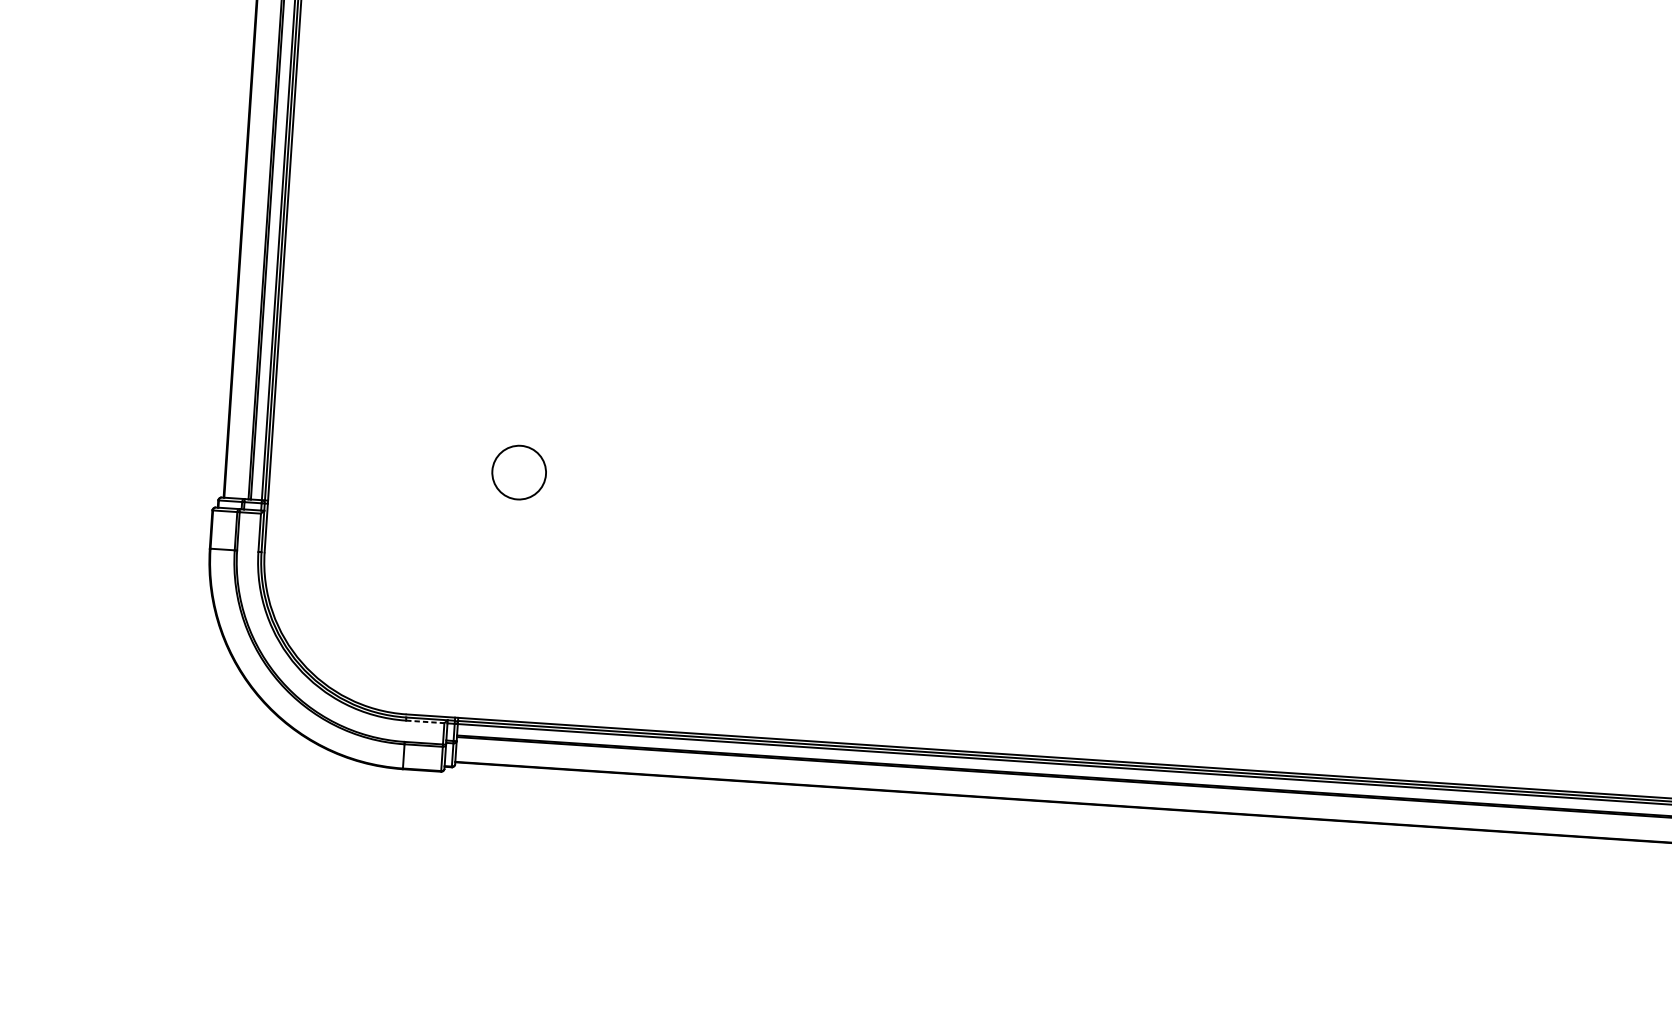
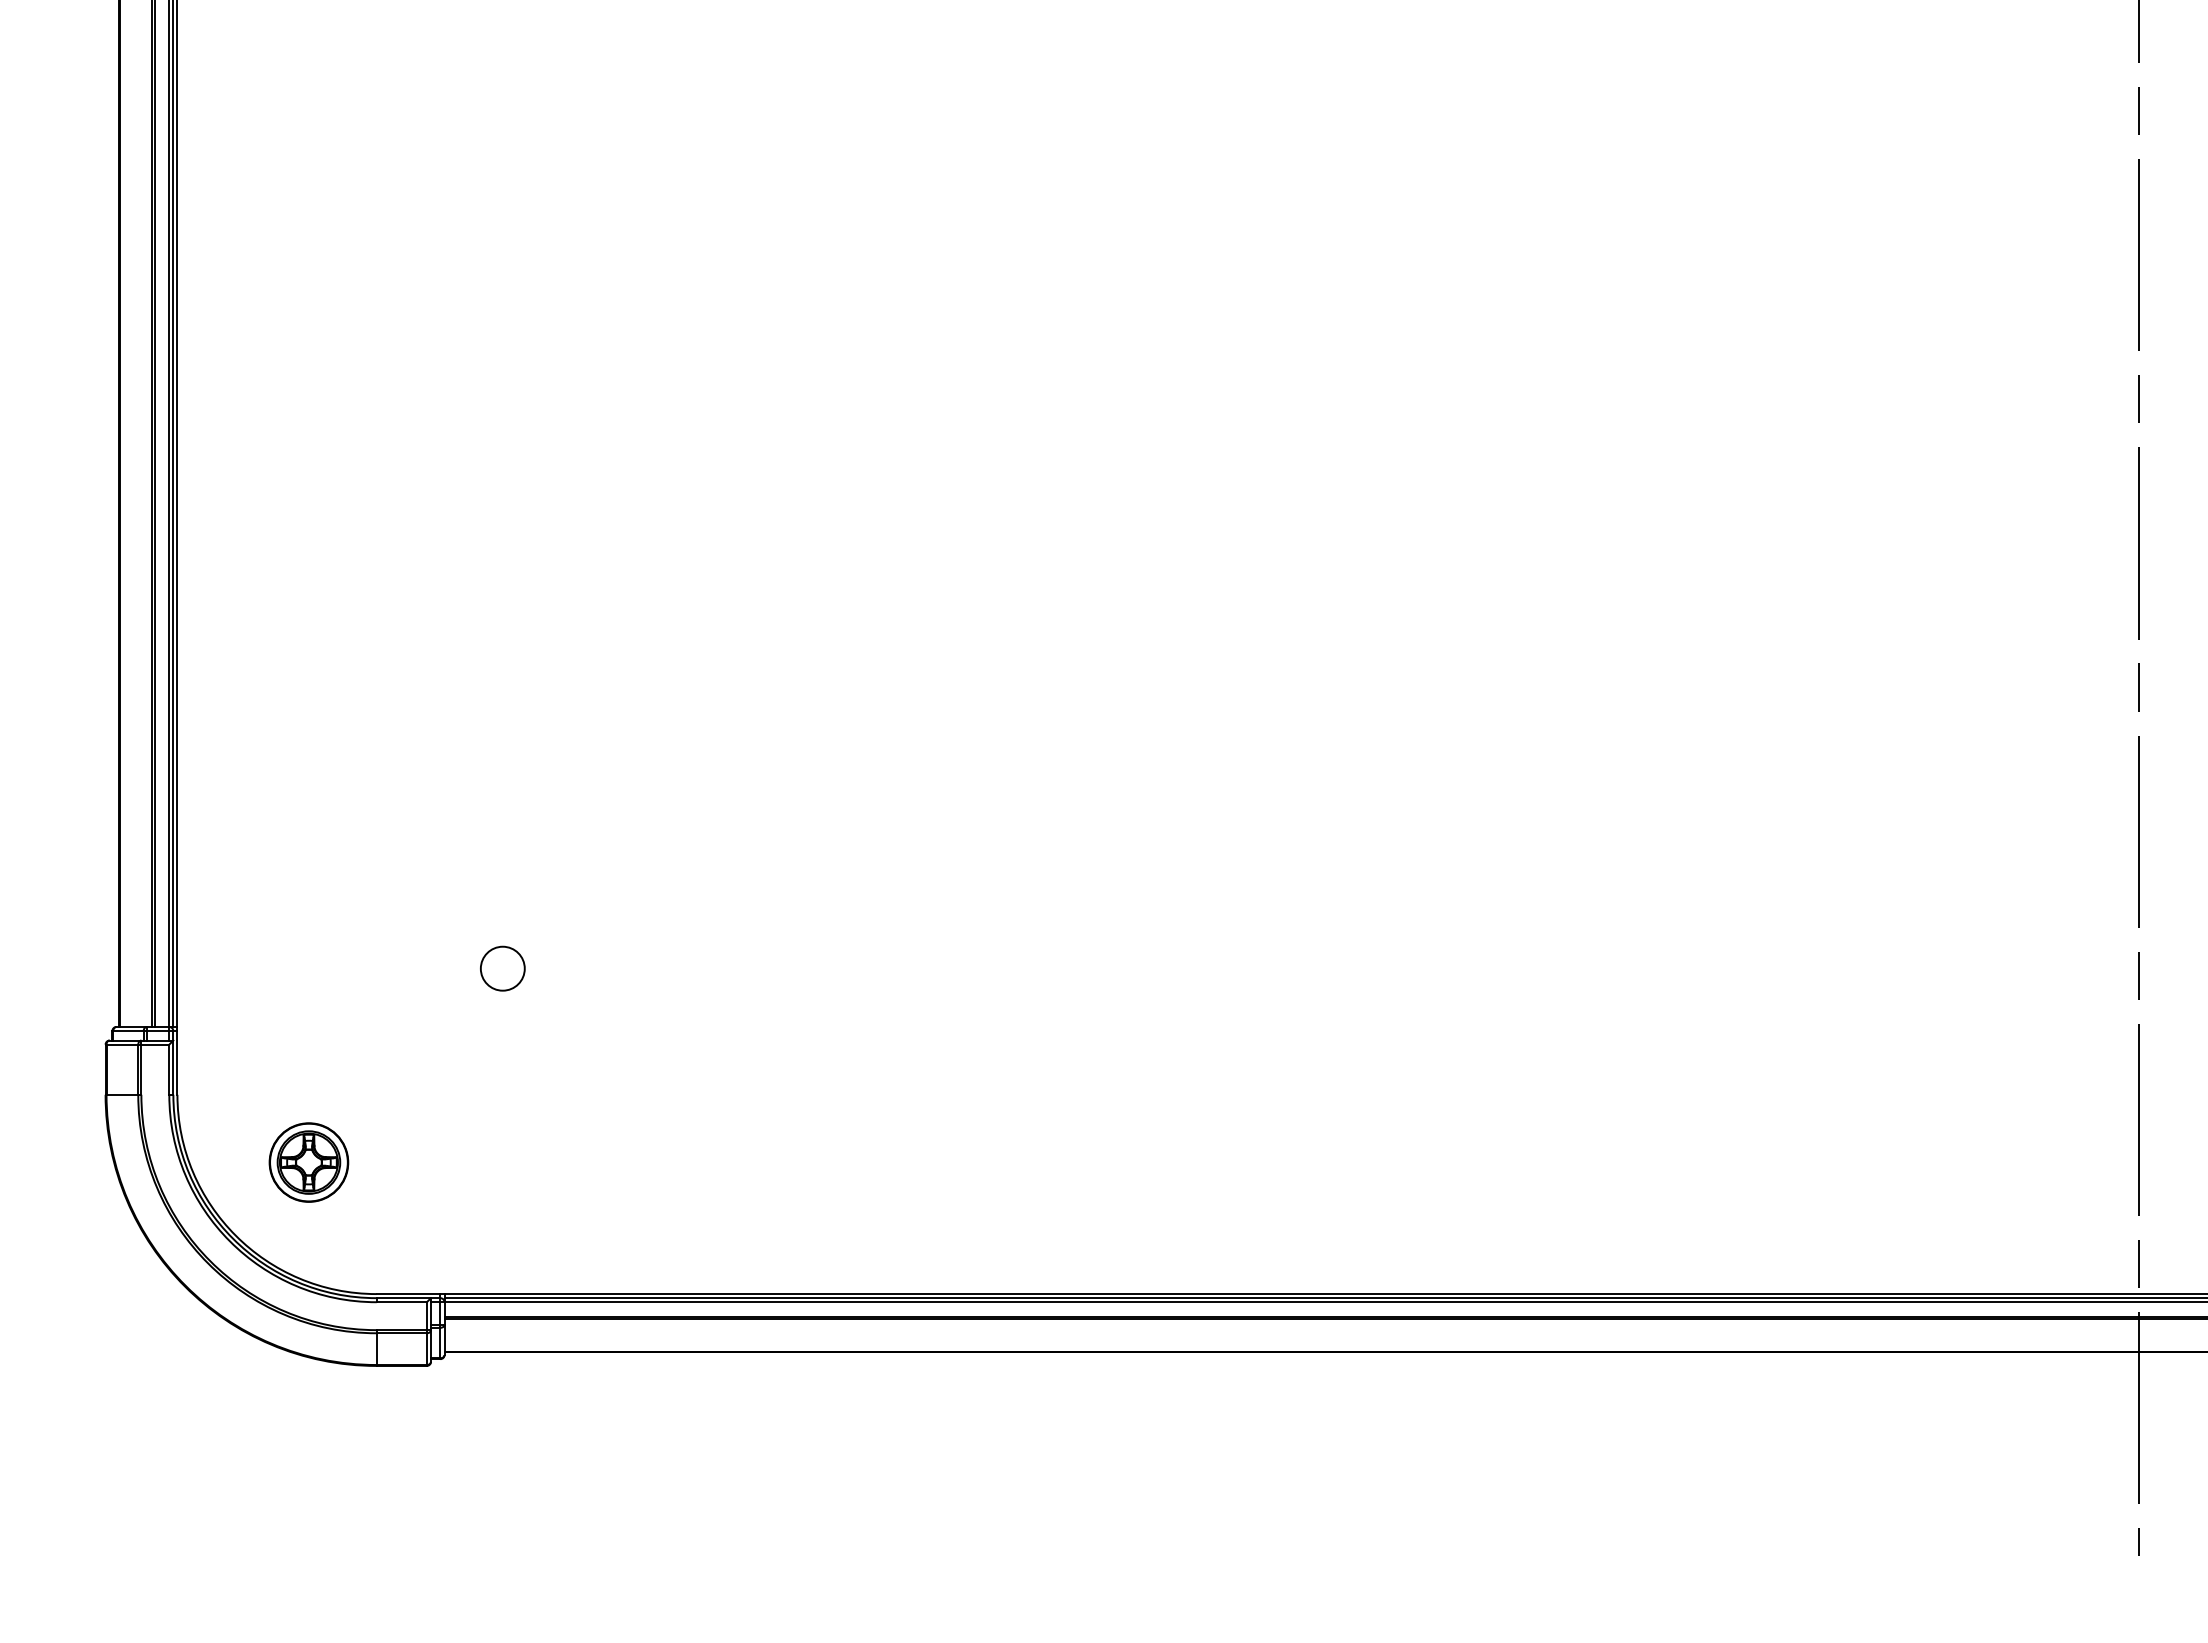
circle: (518, 472) -> (502, 968), size x0.62
part: (361, 610) -> (308, 1162), added
line: (425, 722) -> (402, 1302), dashed -> solid

